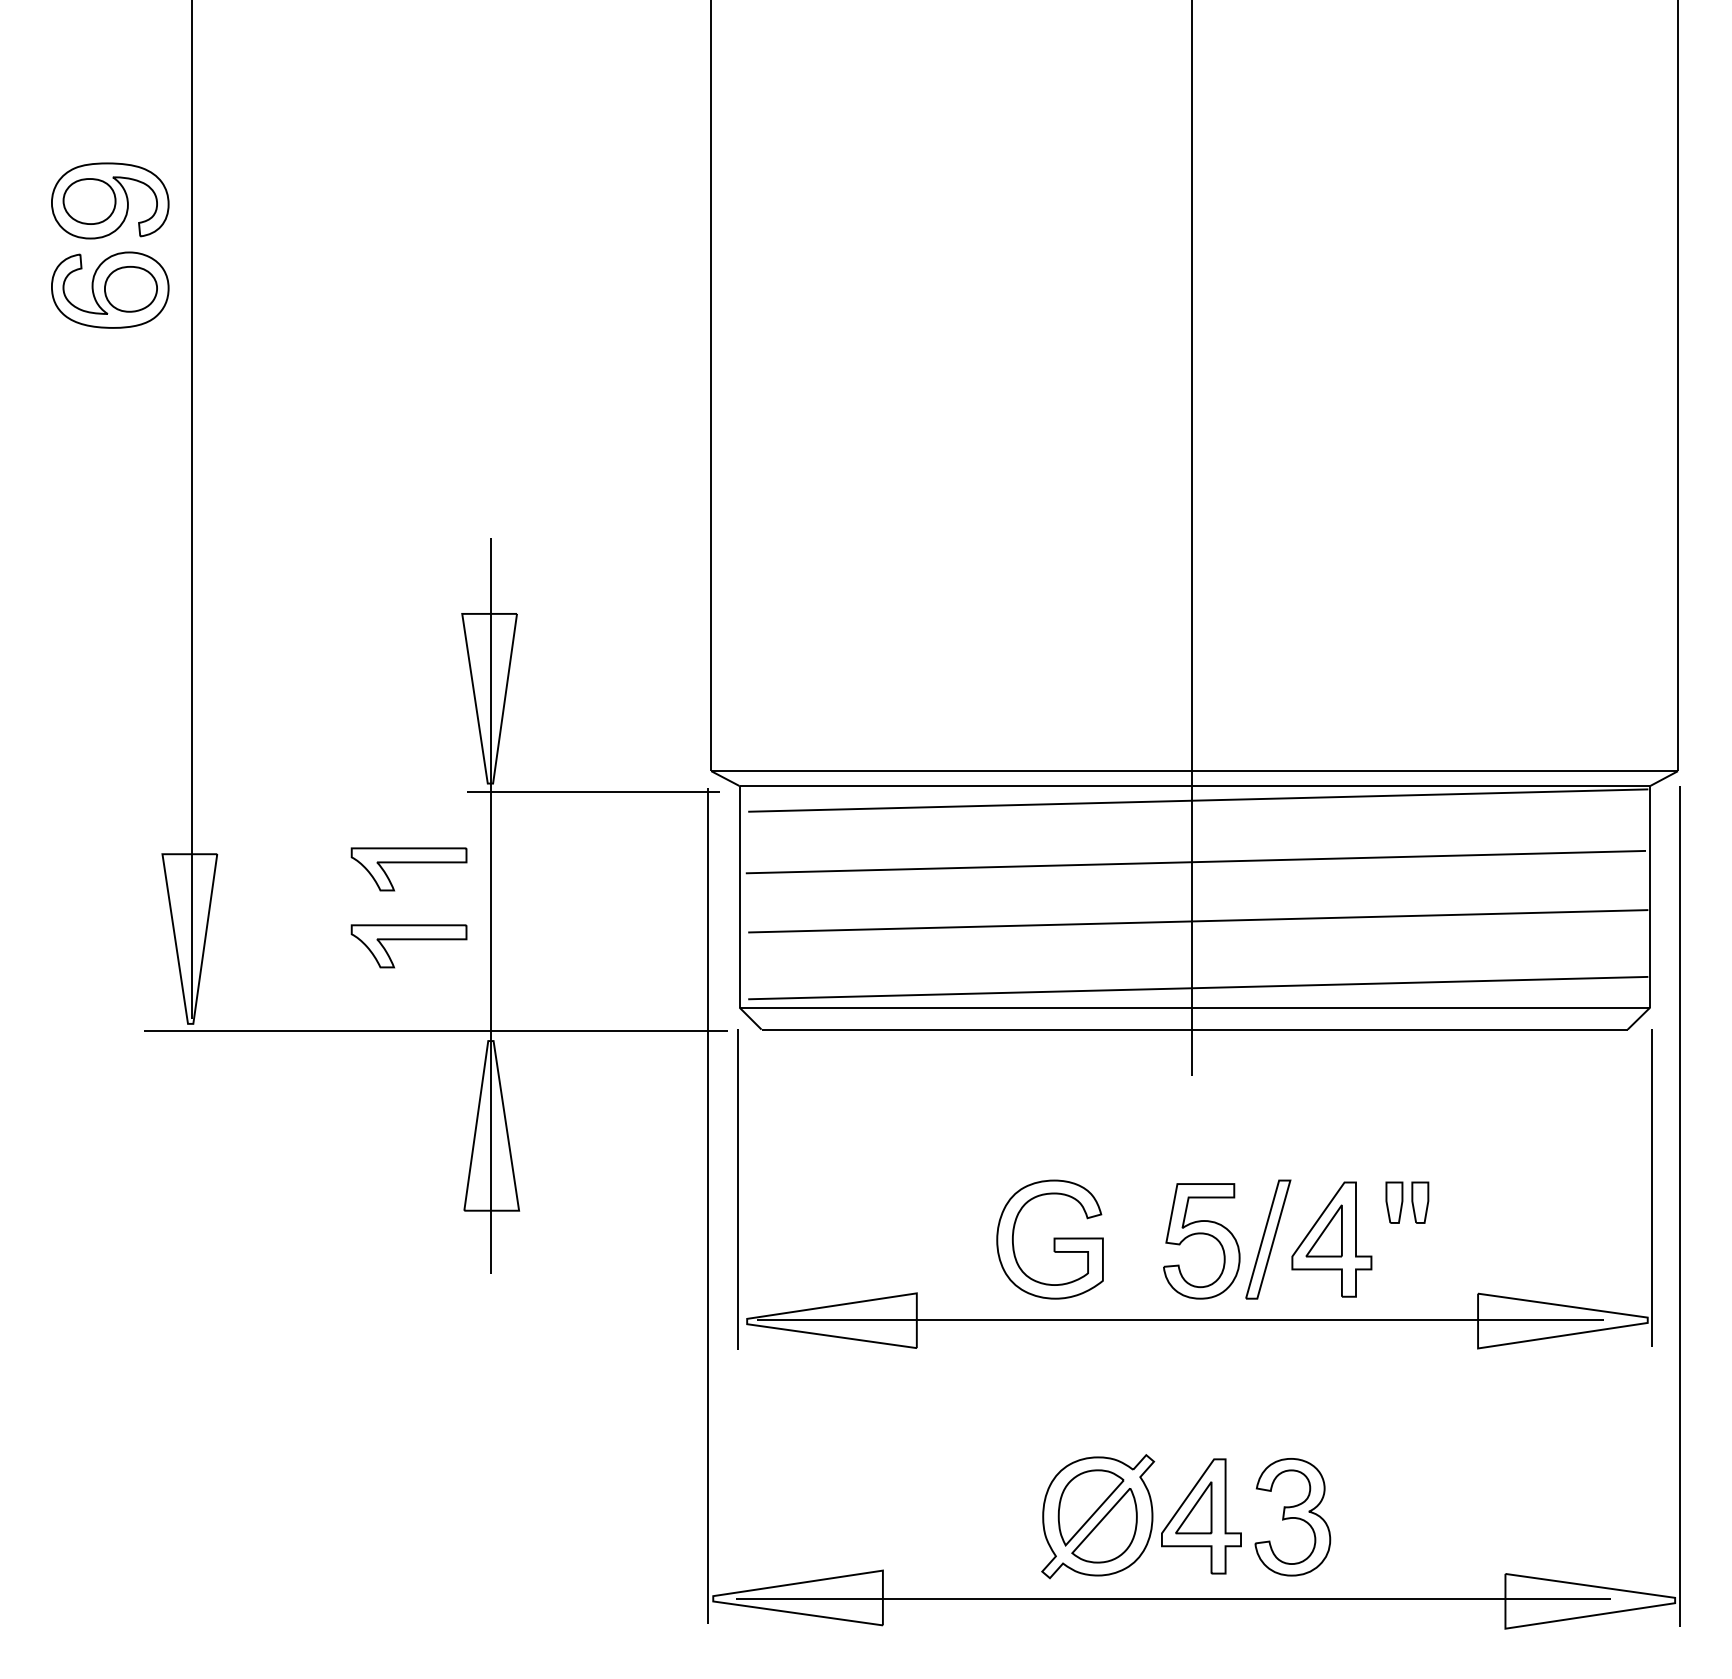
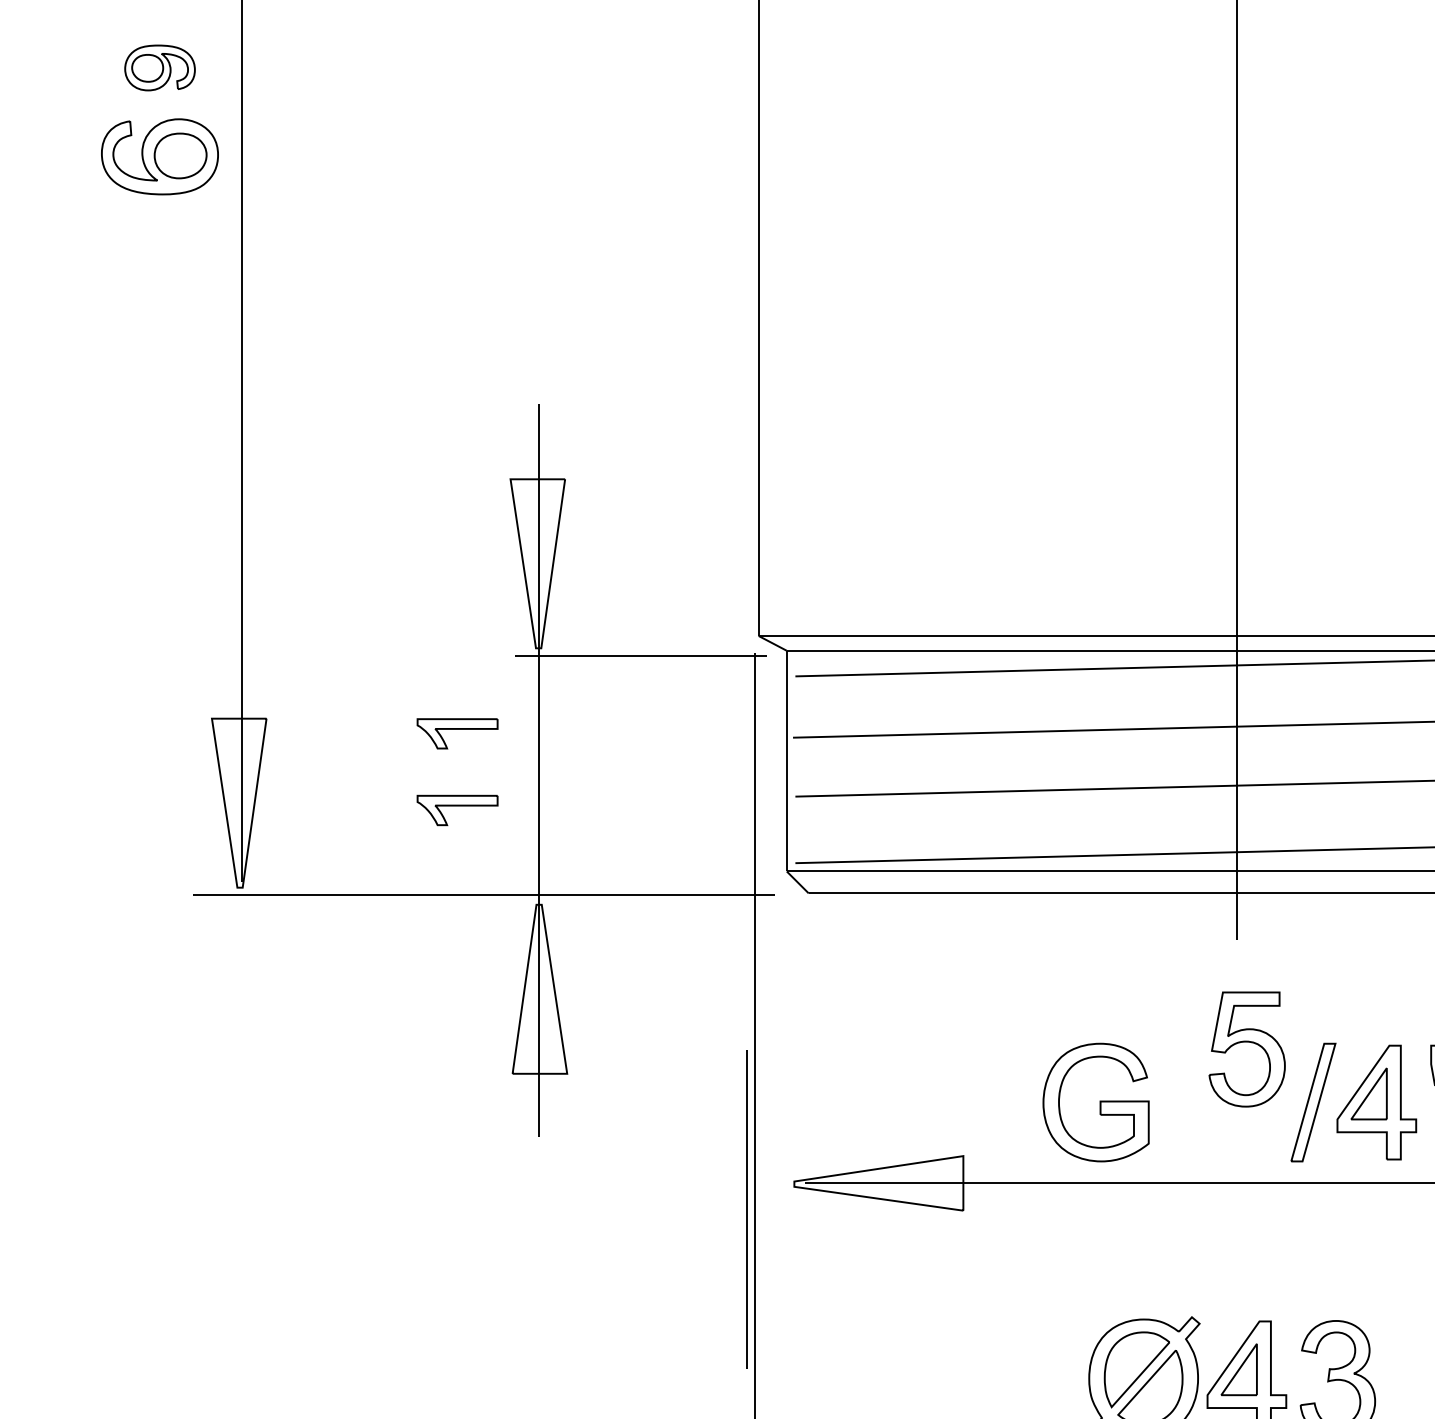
part: (110, 200) -> (160, 67), size x0.6
part: (408, 869) -> (457, 733), size x0.7
part: (408, 946) -> (457, 810), size x0.7
line: (737, 1189) -> (746, 1210), moved
part: (1201, 1234) -> (1246, 1042), moved

